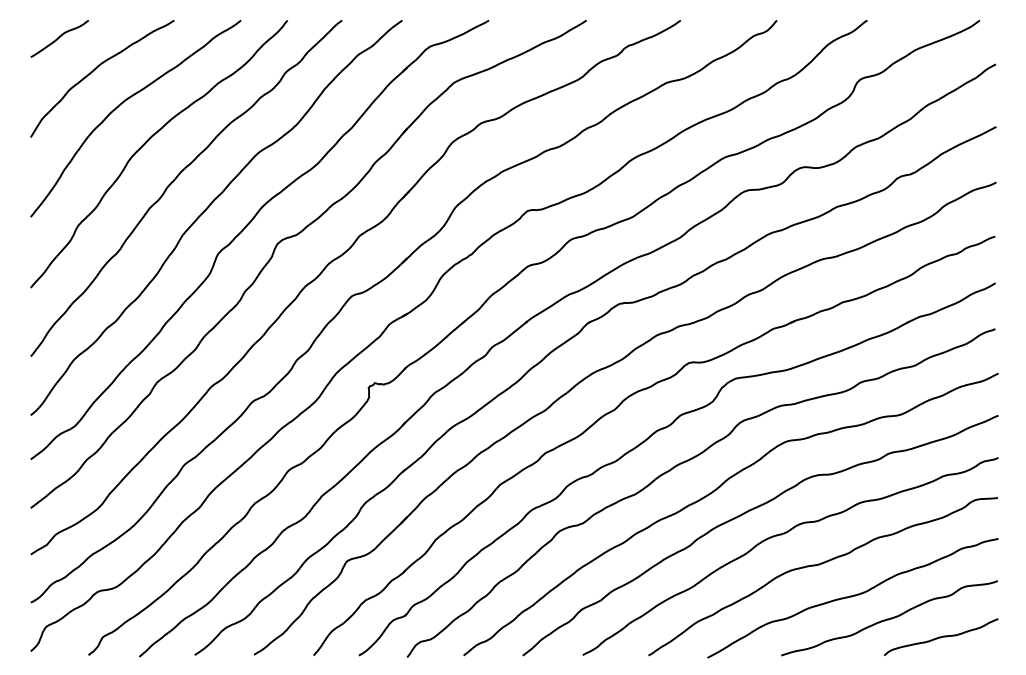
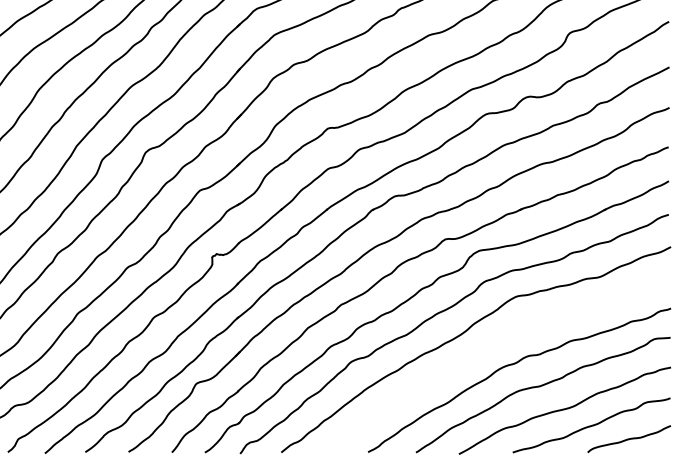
curve: (748, 512) -> (488, 348), removed

